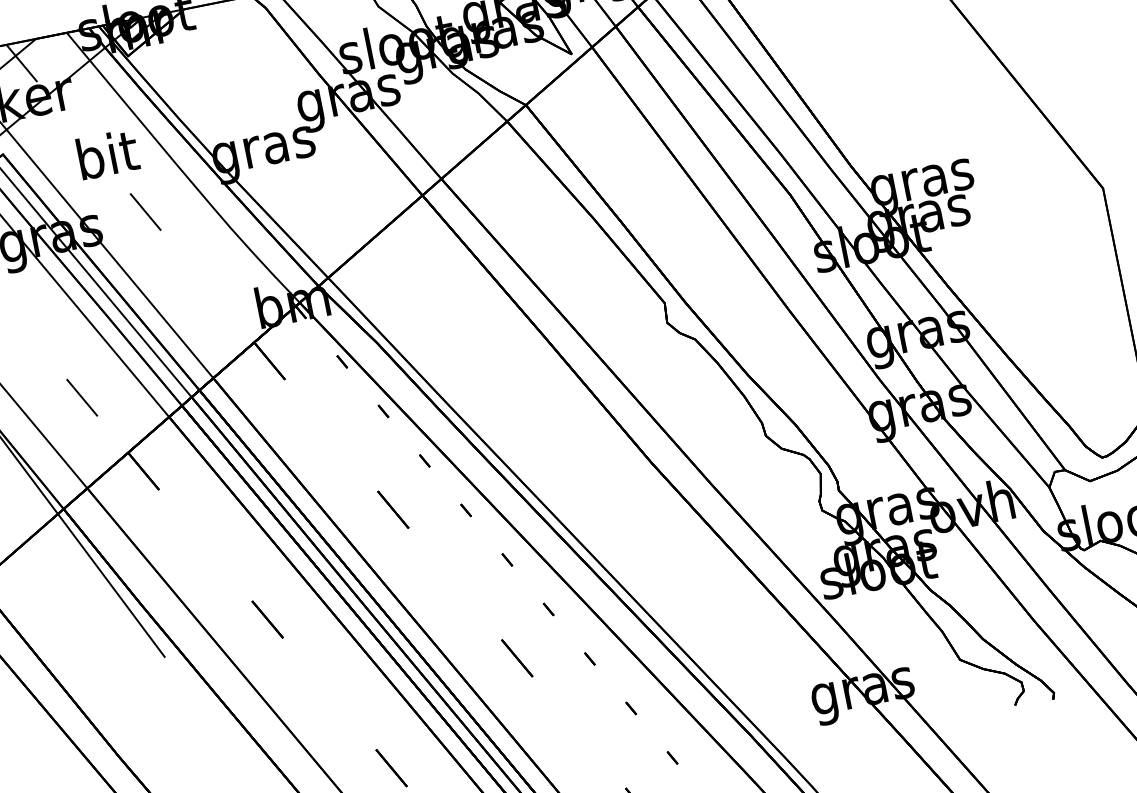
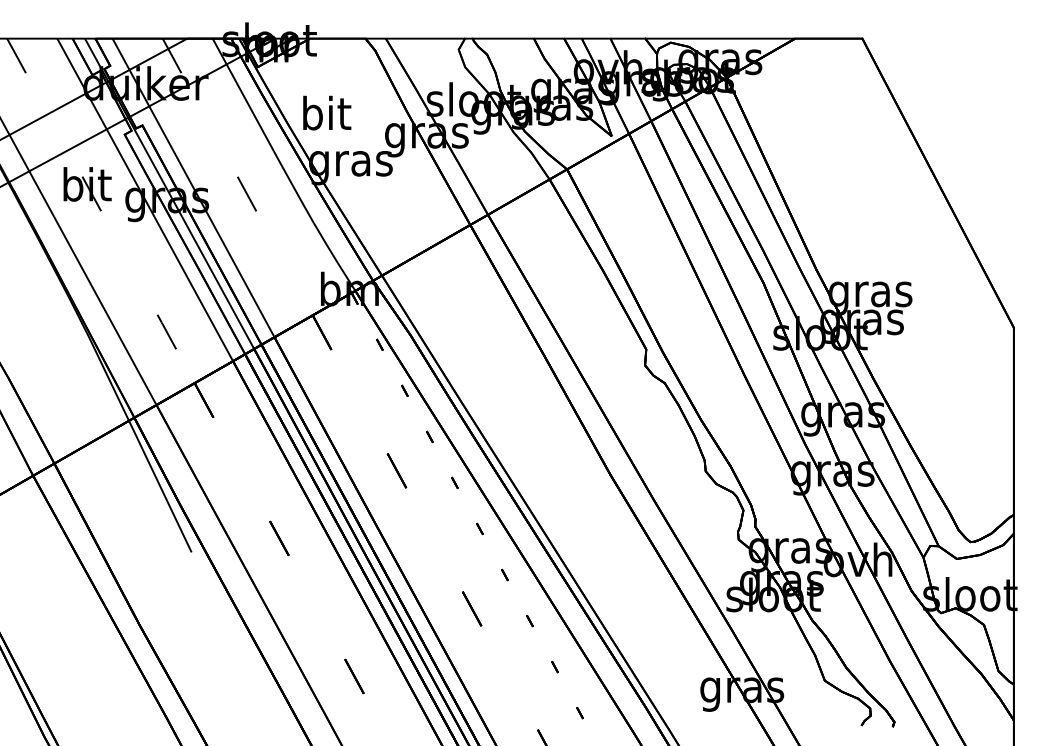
text: (108, 153) -> (327, 112), moved

